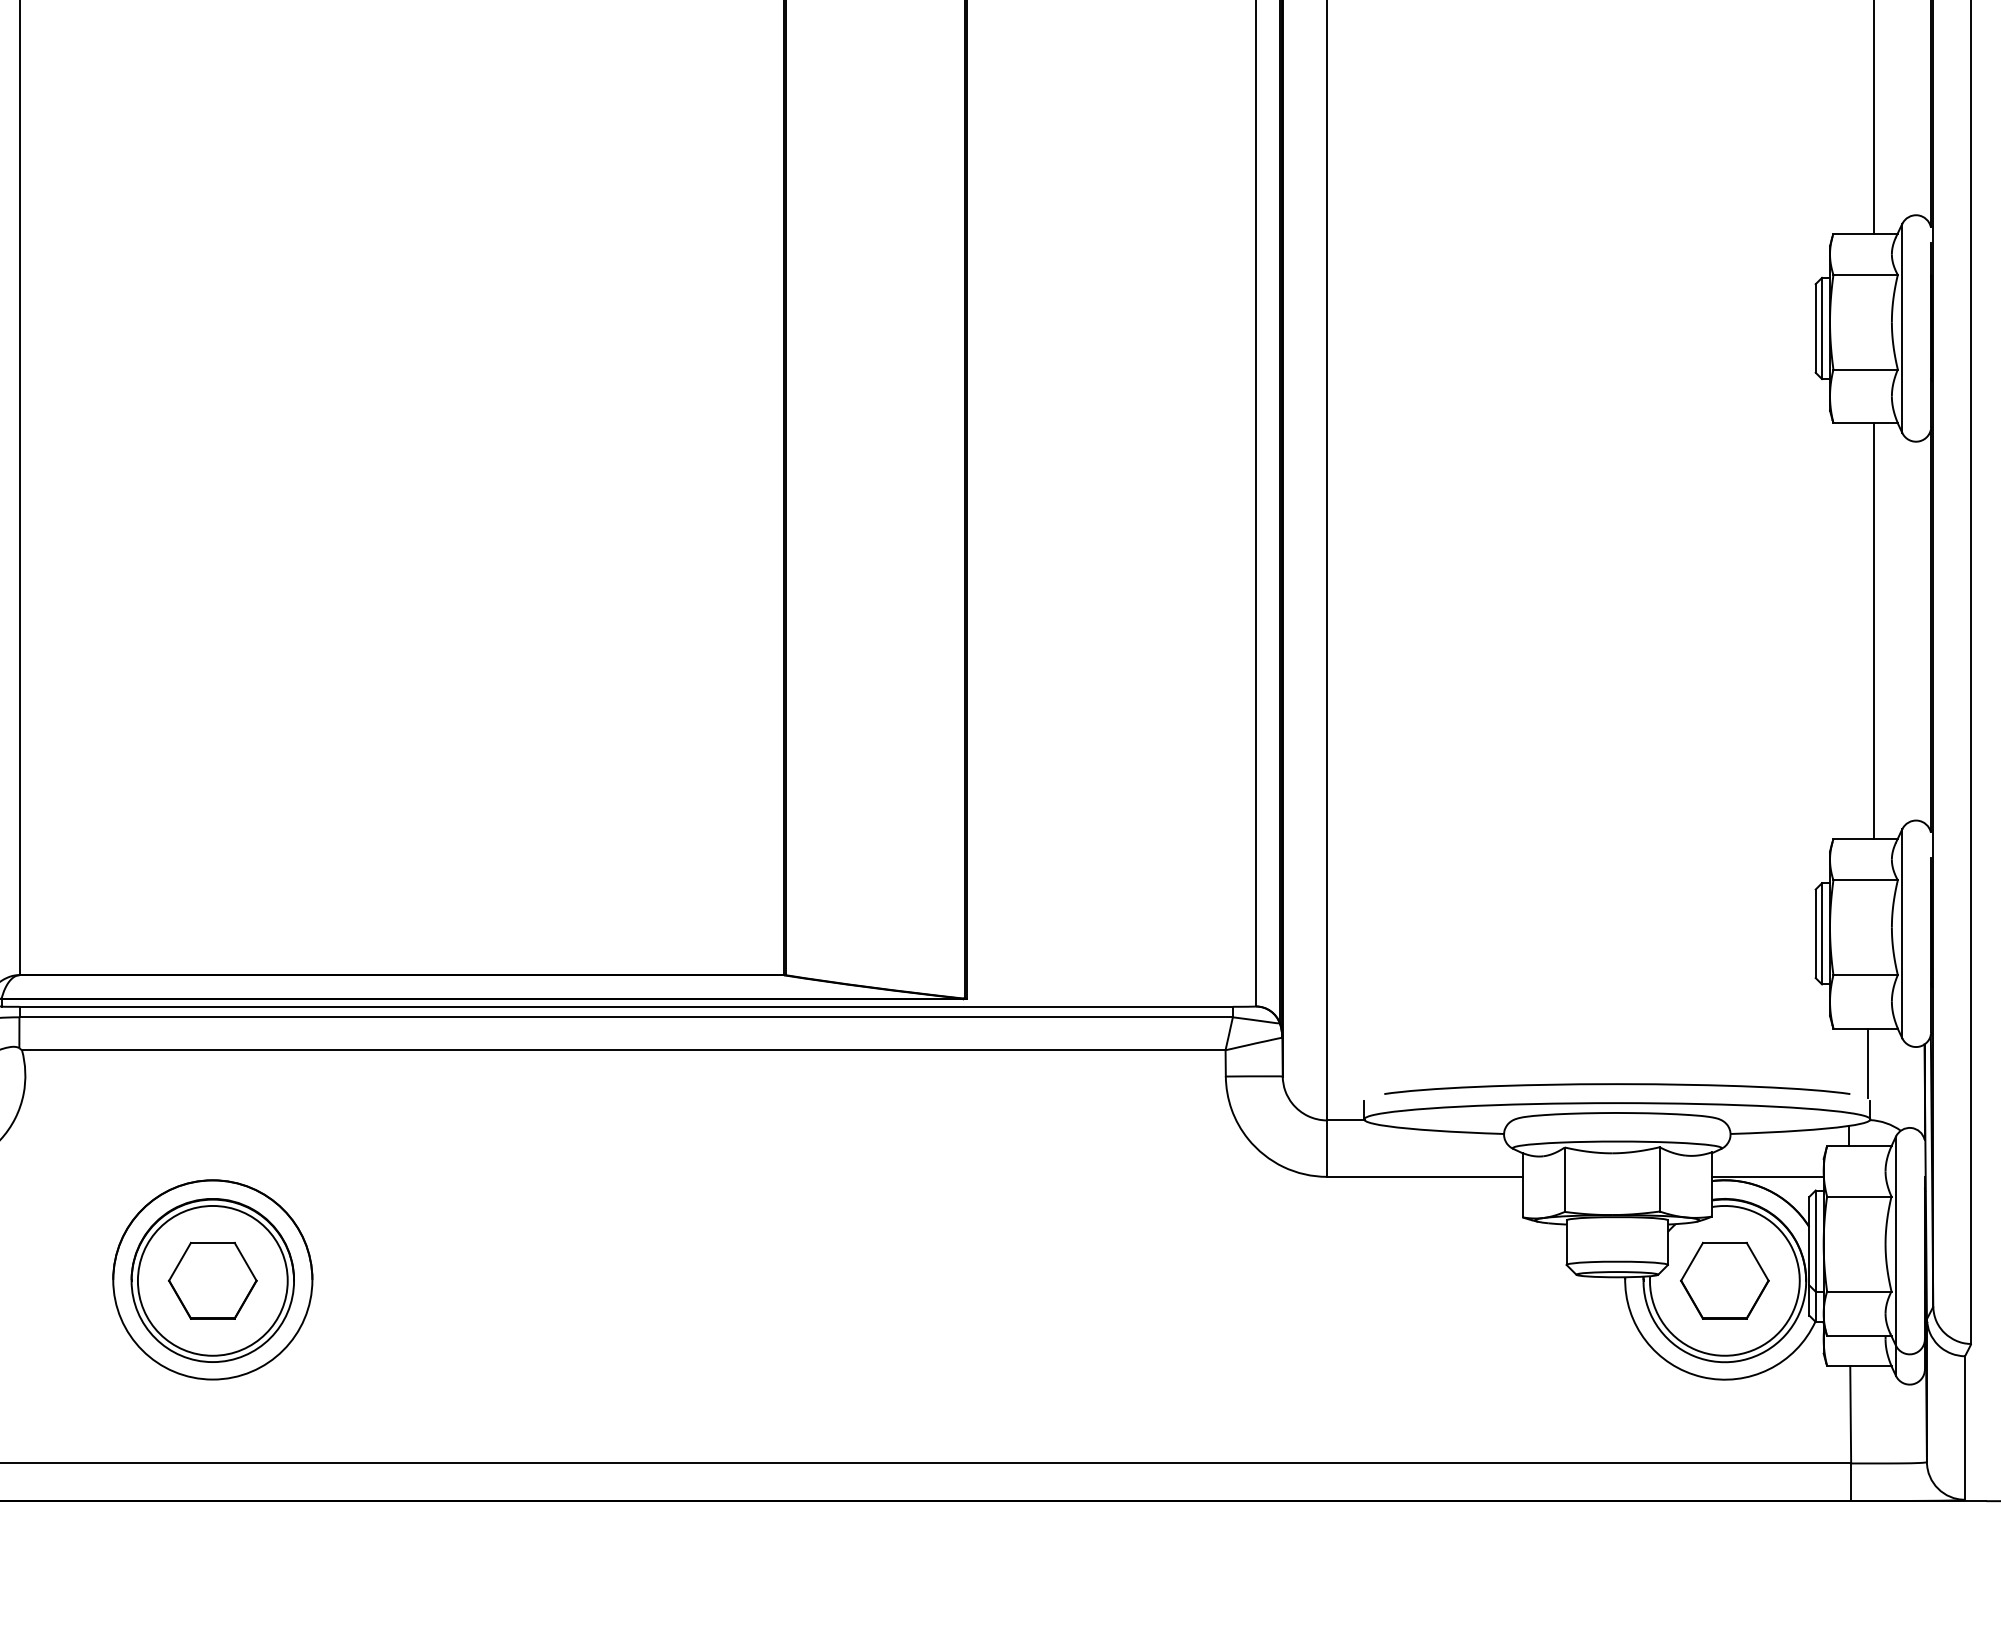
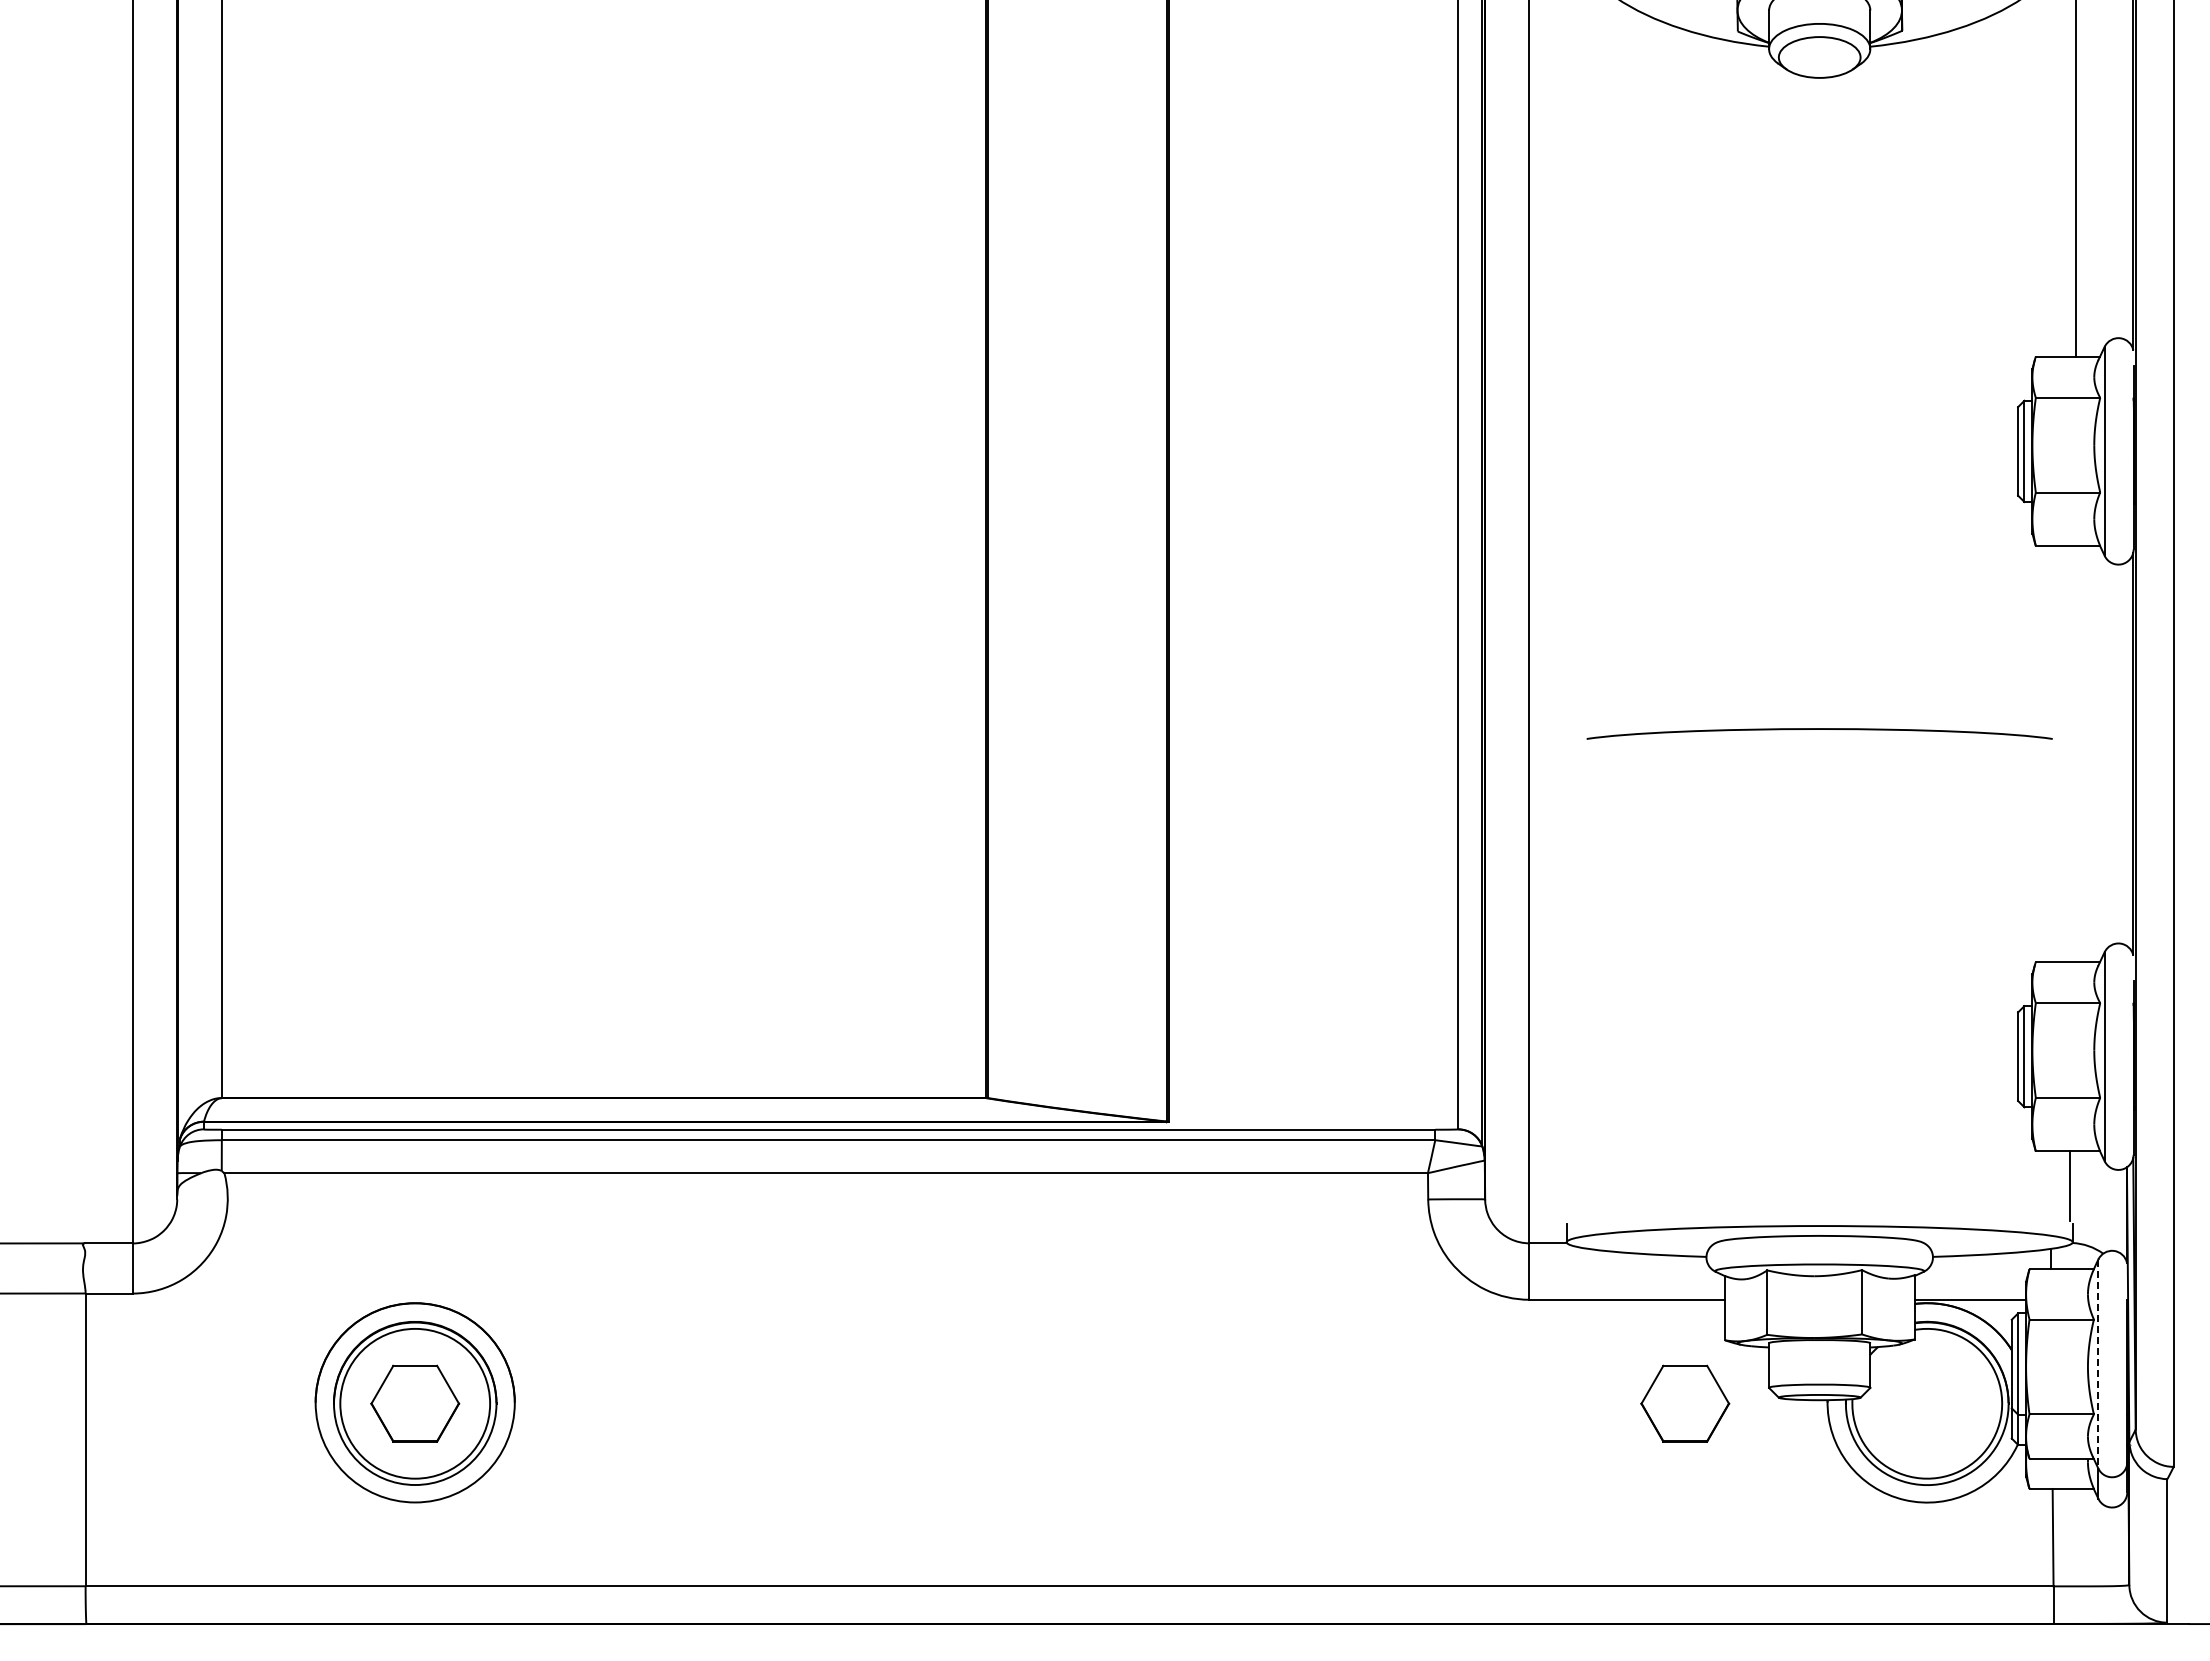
line: (1874, 631) -> (2076, 754), removed
curve: (1617, 1084) -> (1819, 729), moved
line: (1896, 1241) -> (2098, 1364), solid -> dashed
part: (1725, 1280) -> (1685, 1403), moved

